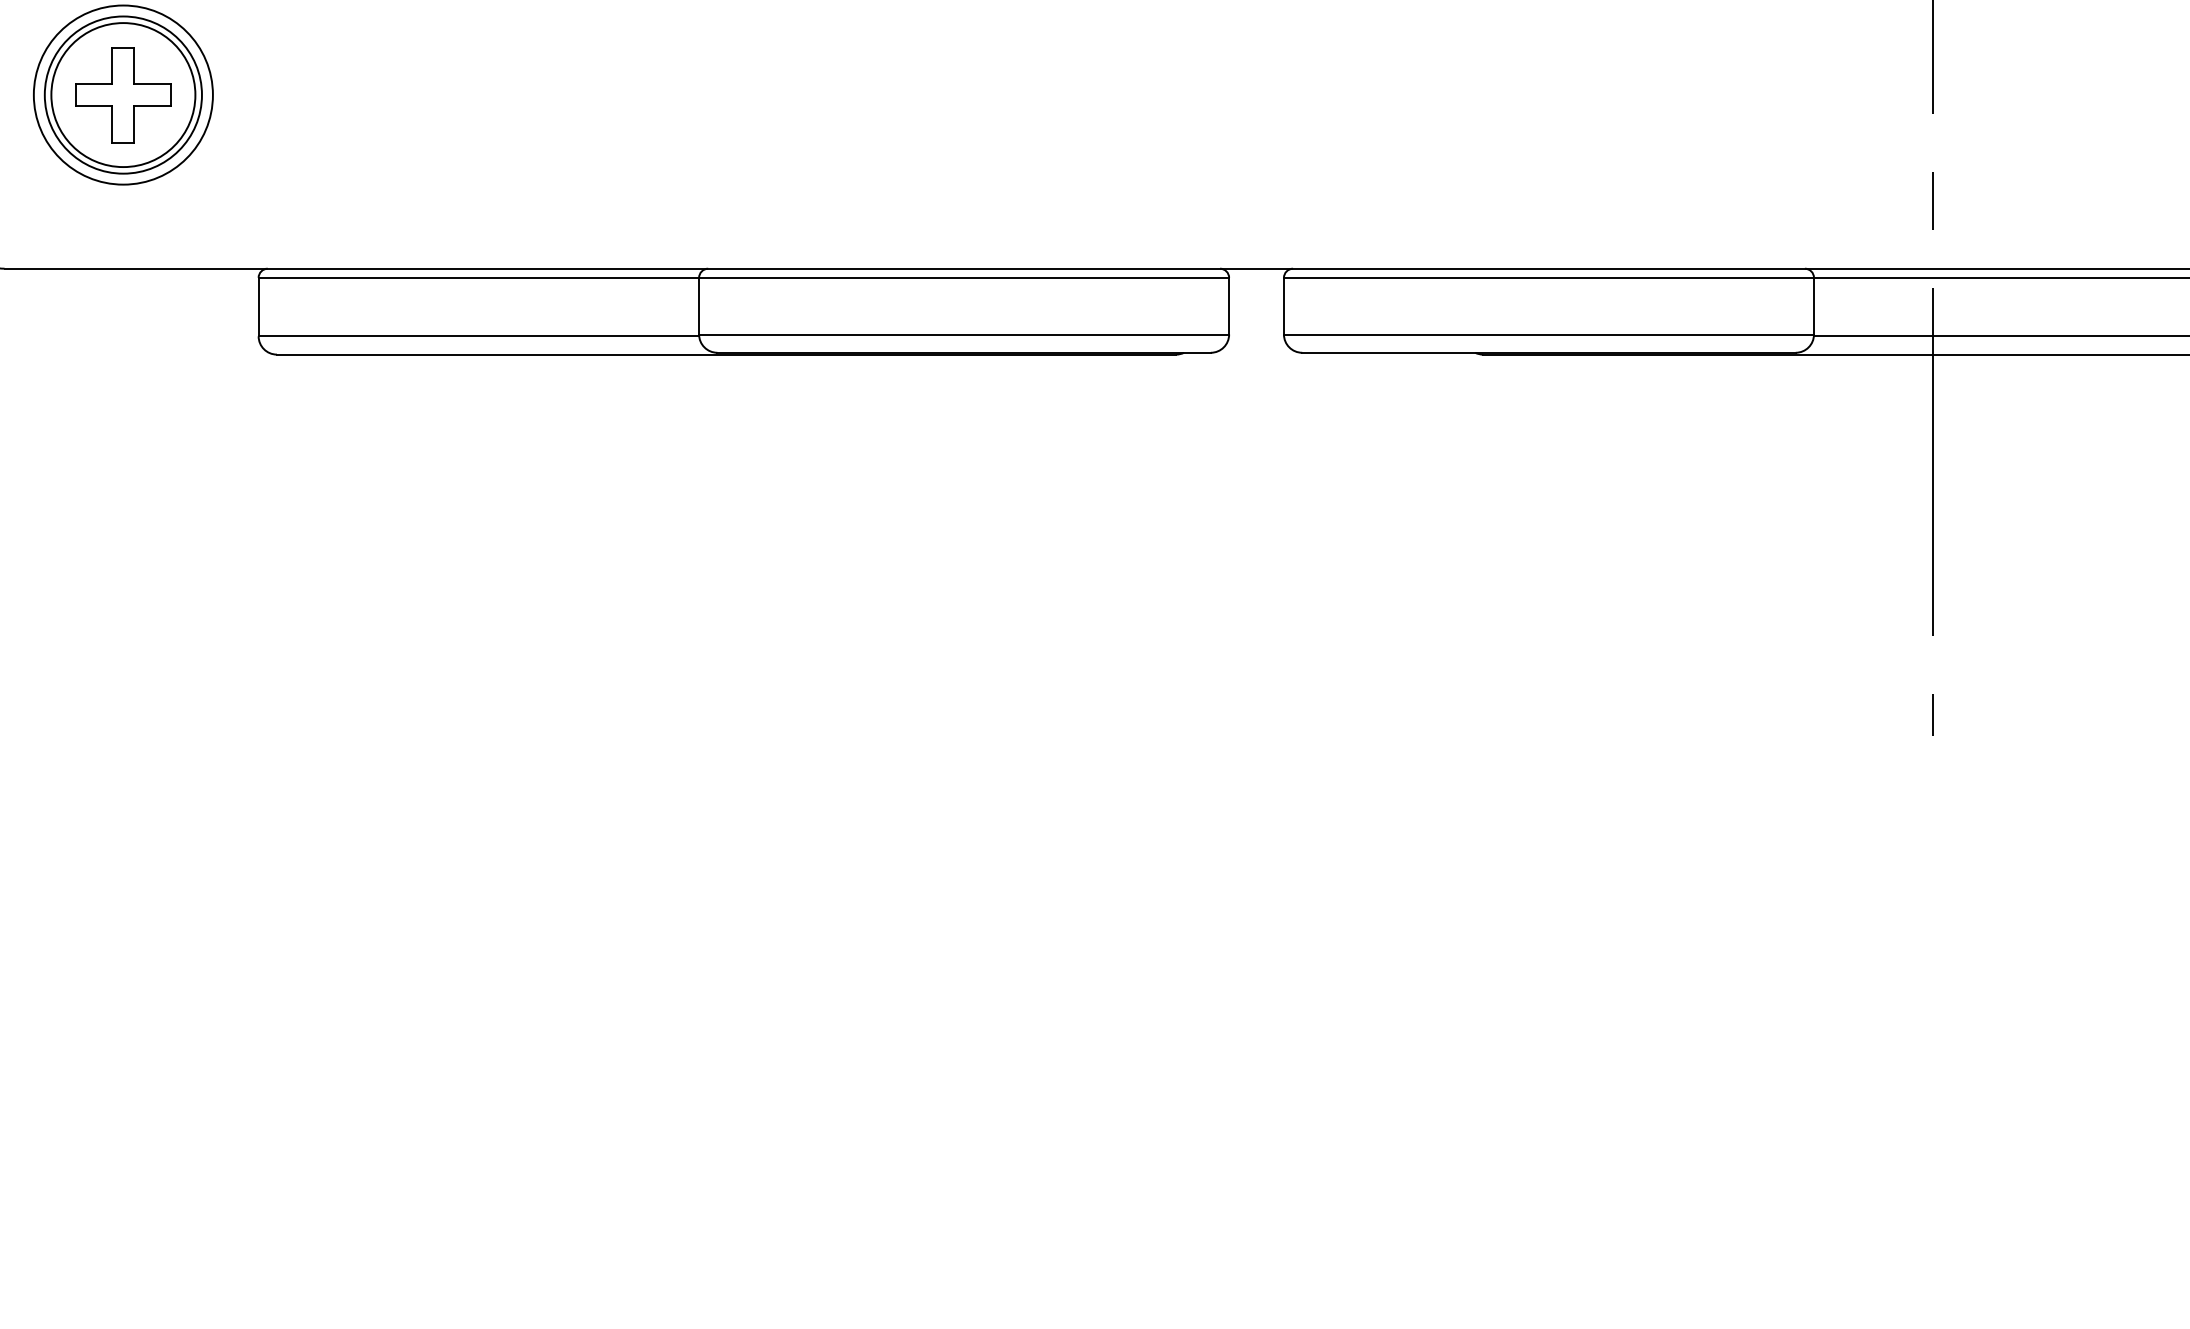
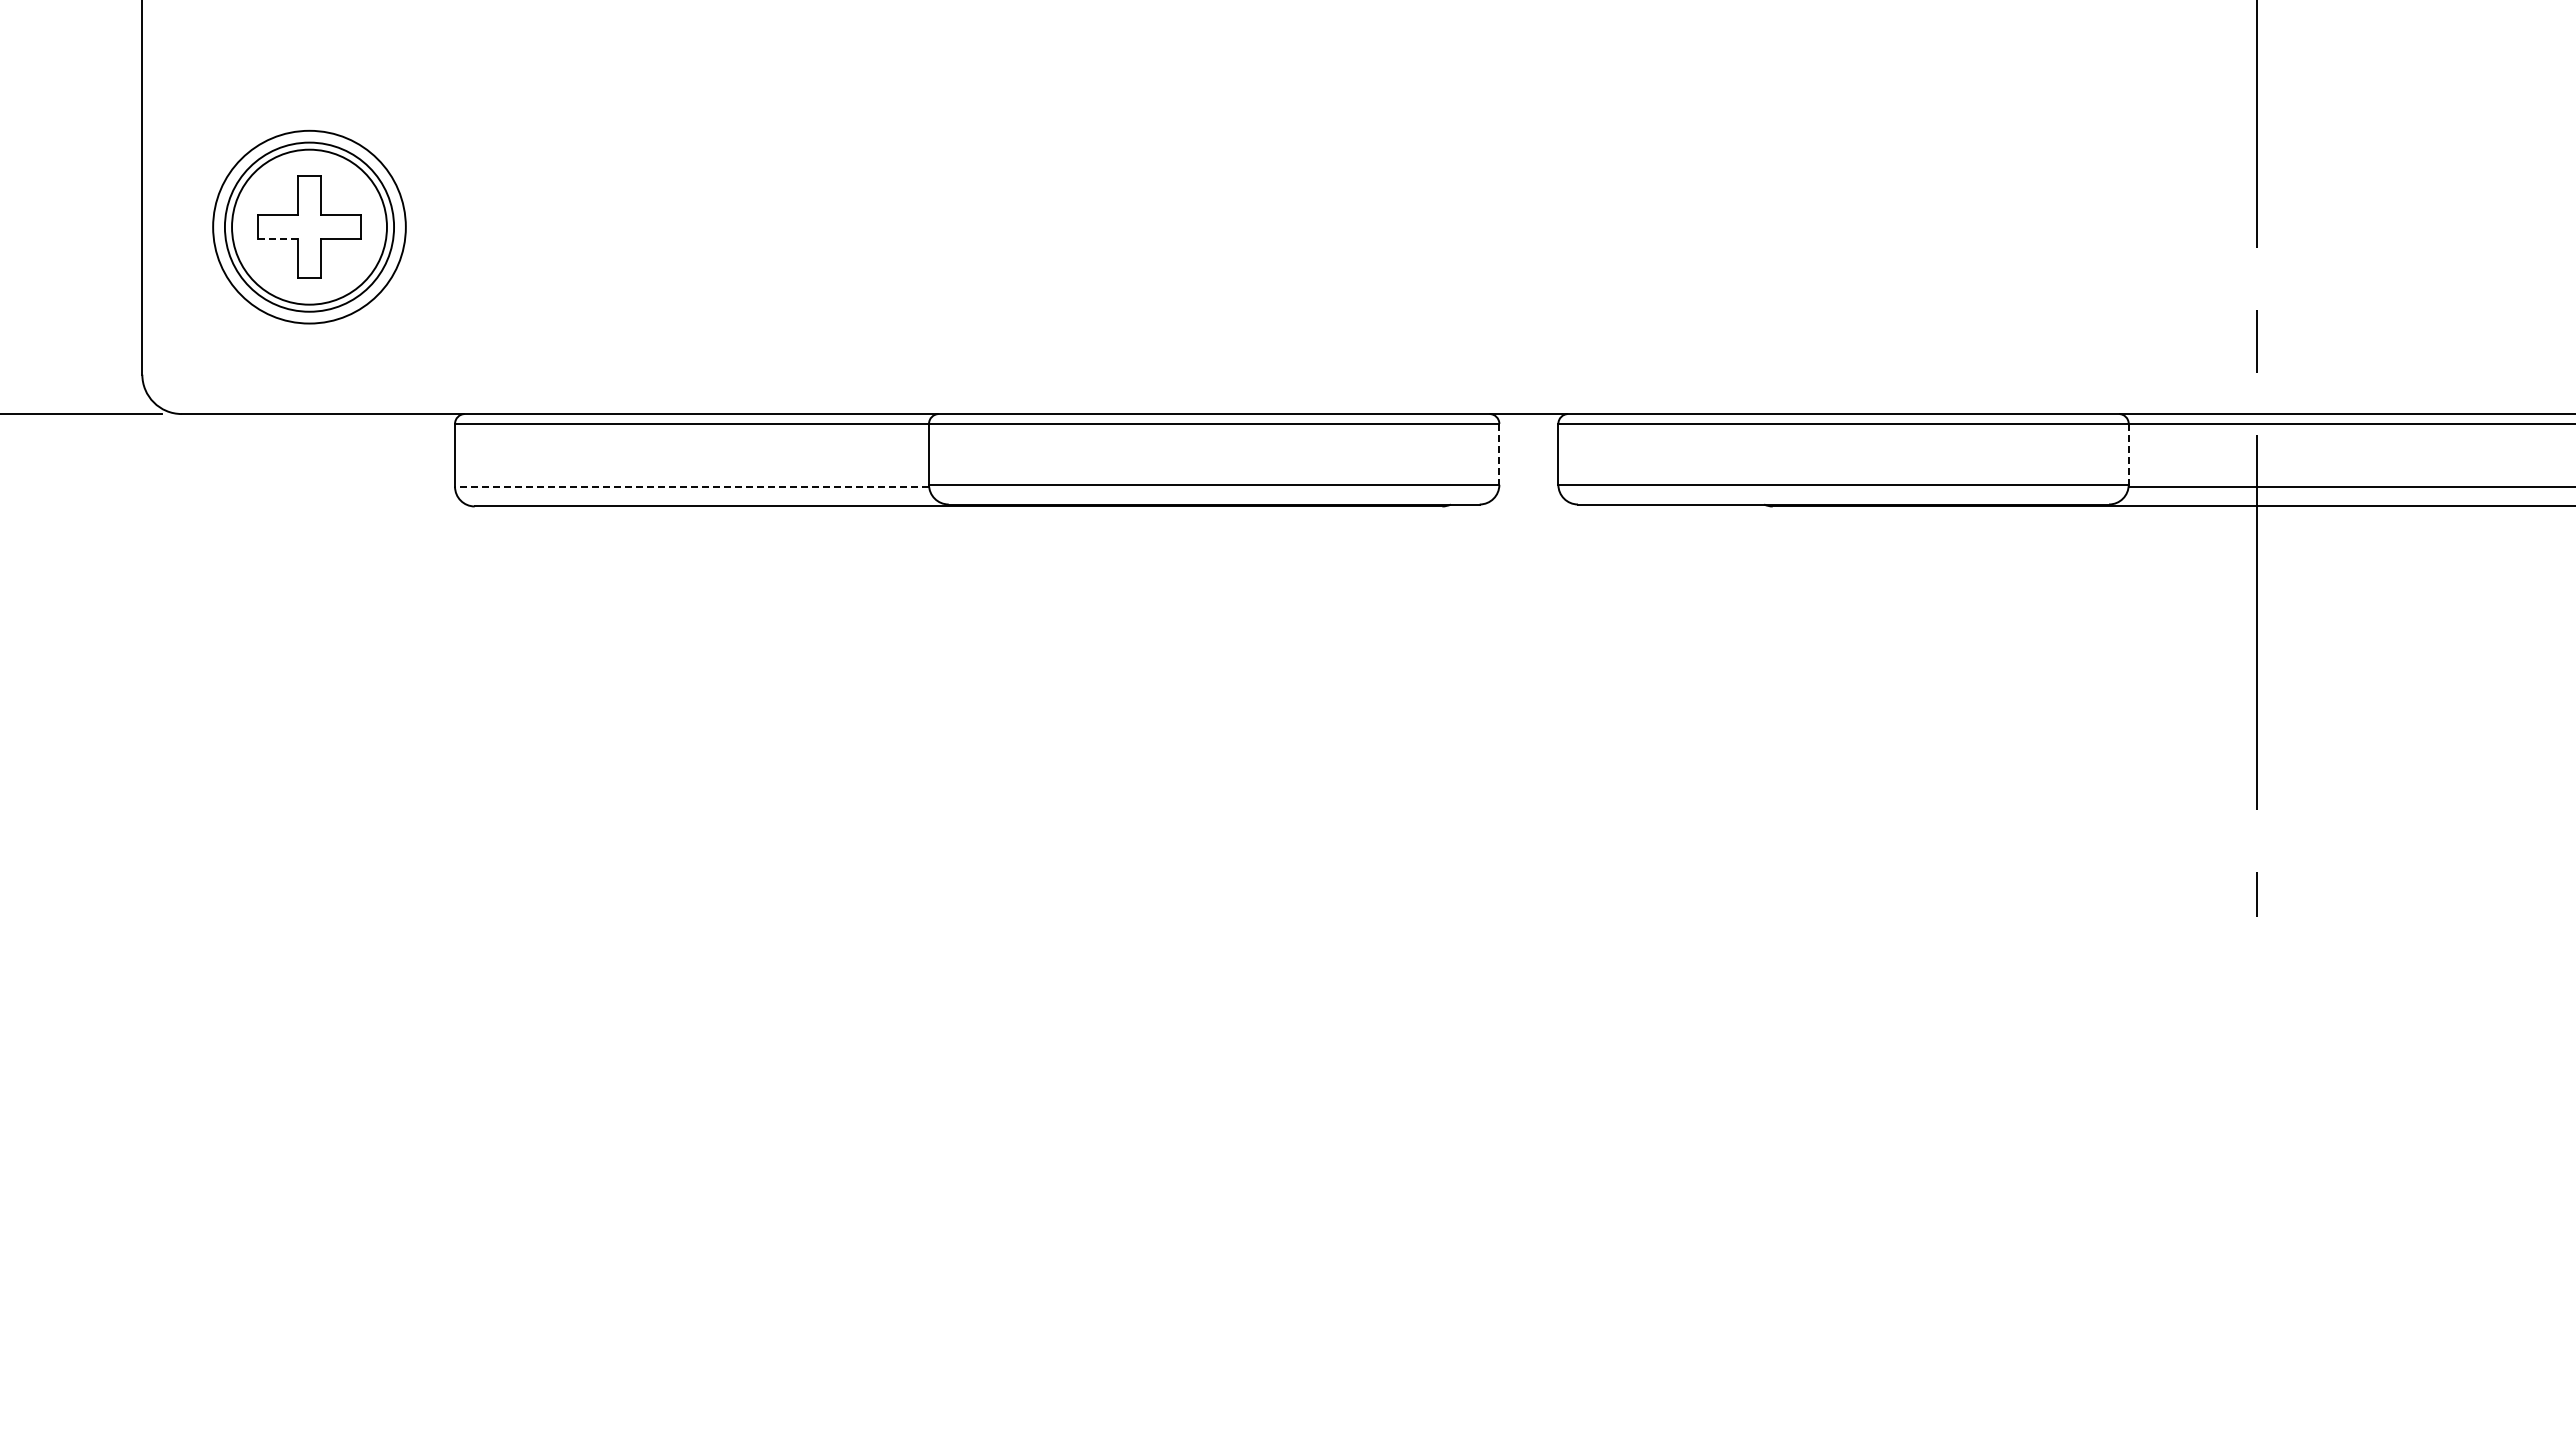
line: (94, 106) -> (278, 239), solid -> dashed
line: (1229, 306) -> (1499, 454), solid -> dashed
line: (1813, 306) -> (2128, 454), solid -> dashed
line: (479, 336) -> (692, 486), solid -> dashed

